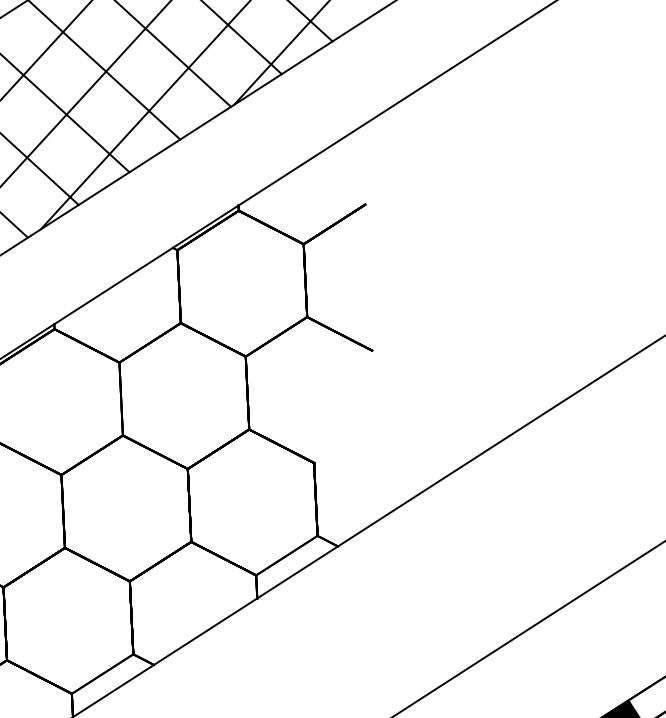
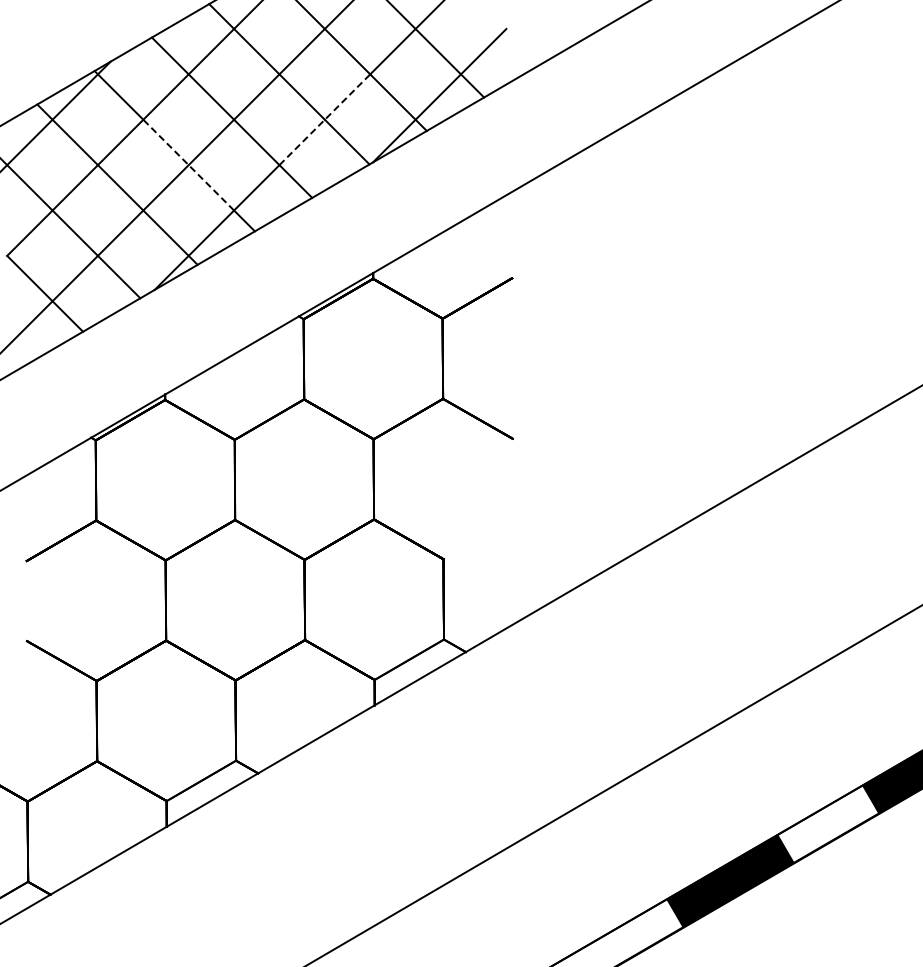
line: (189, 67) -> (325, 119), solid -> dashed
line: (66, 114) -> (188, 164), solid -> dashed

